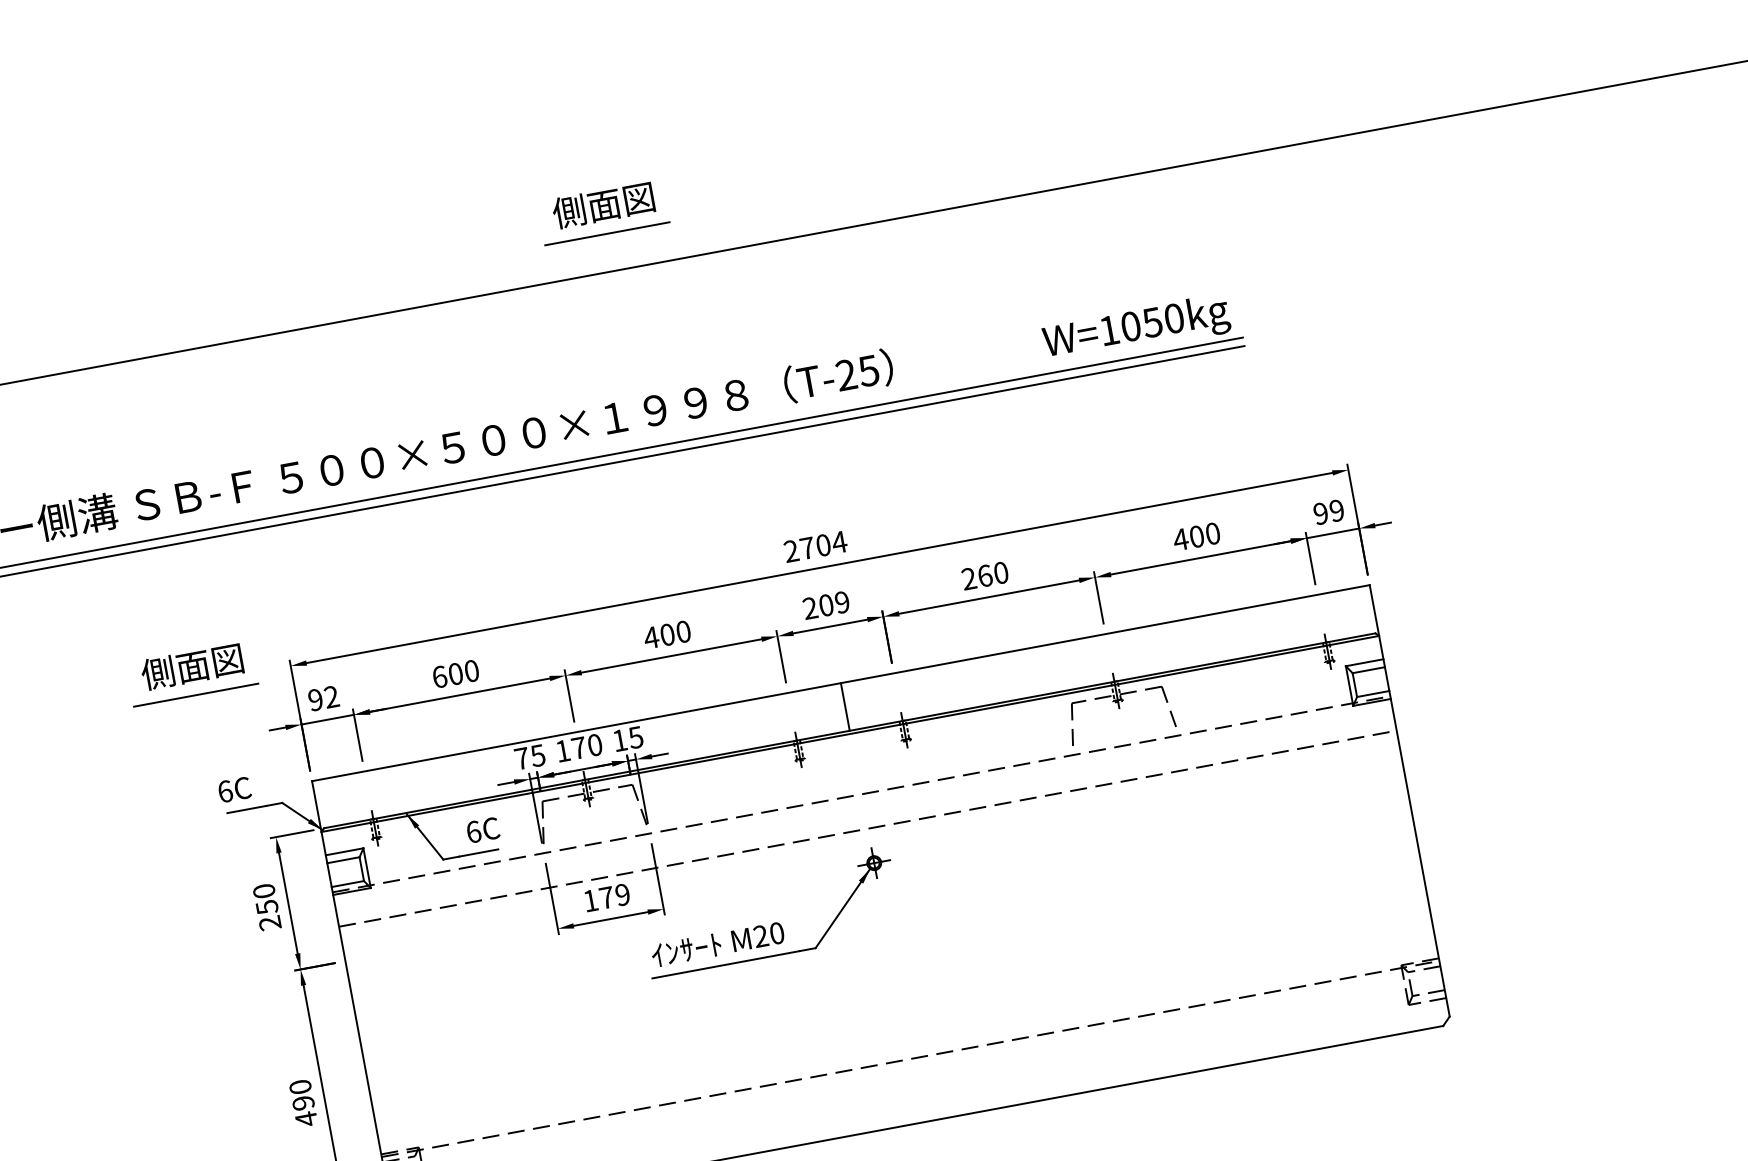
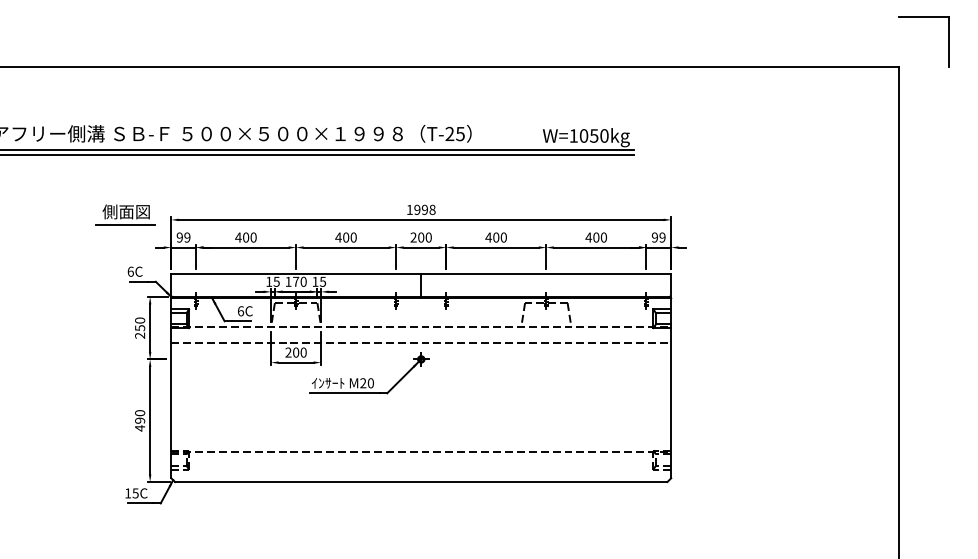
part: (602, 211) -> (352, 38), removed
text: (813, 546) -> (420, 209), 2704 -> 1998
text: (977, 577) -> (492, 237), 260 -> 400
text: (841, 602) -> (428, 237), 209 -> 200
text: (439, 676) -> (238, 237), 600 -> 400
text: (331, 696) -> (187, 237), 92 -> 99
text: (522, 757) -> (269, 281), 75 -> 15
text: (605, 897) -> (295, 352), 179 -> 200

